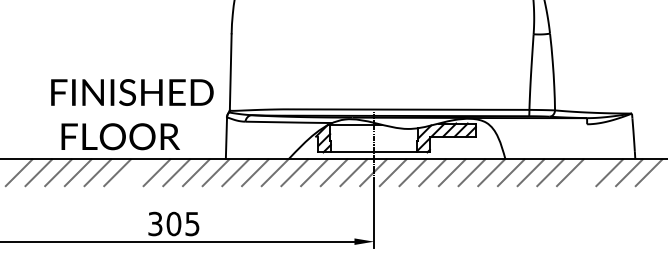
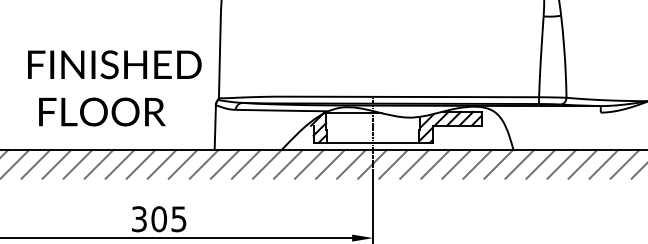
text: (132, 114) -> (114, 88), moved
line: (137, 172) -> (120, 164), added
line: (589, 172) -> (603, 164), added

